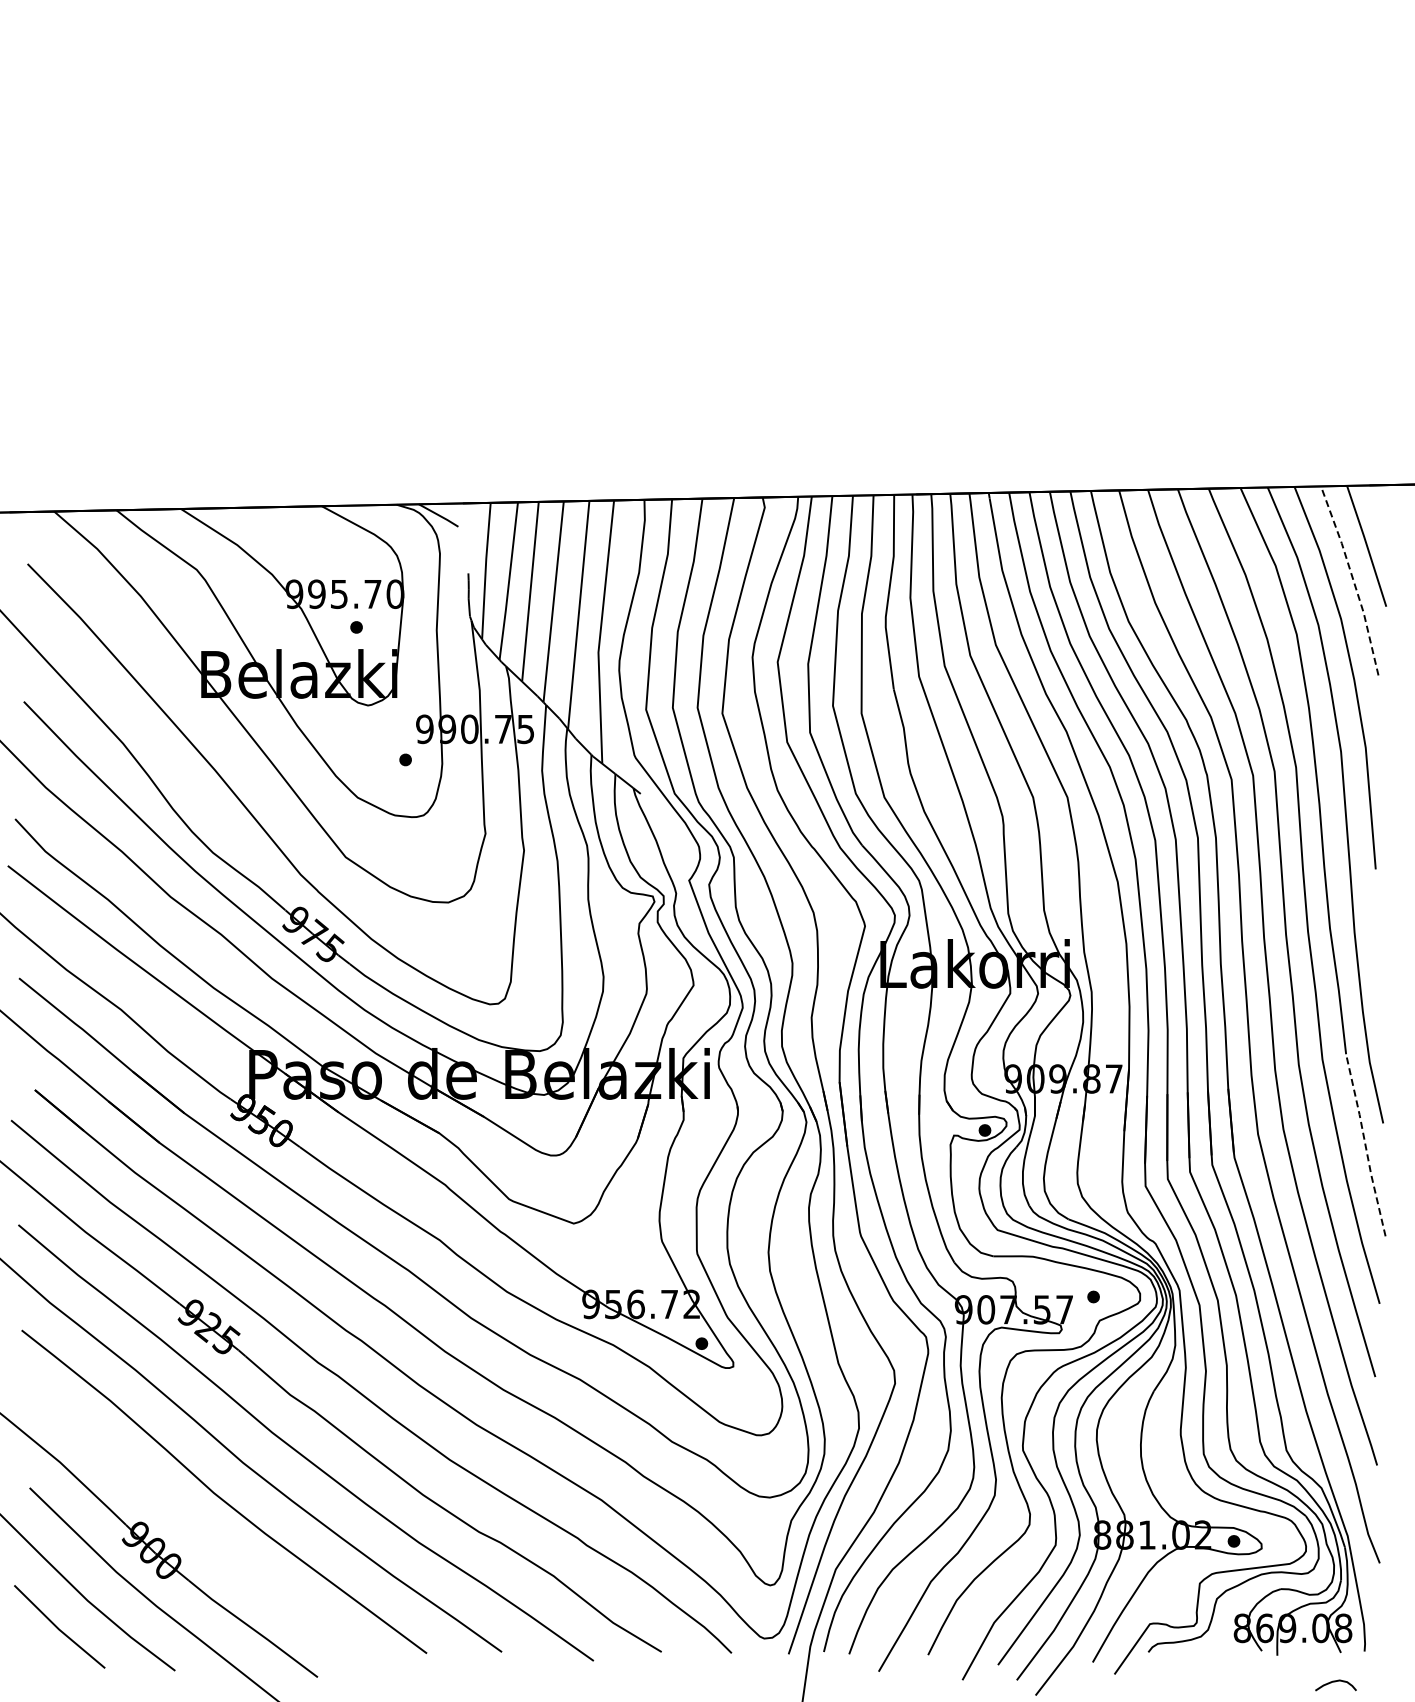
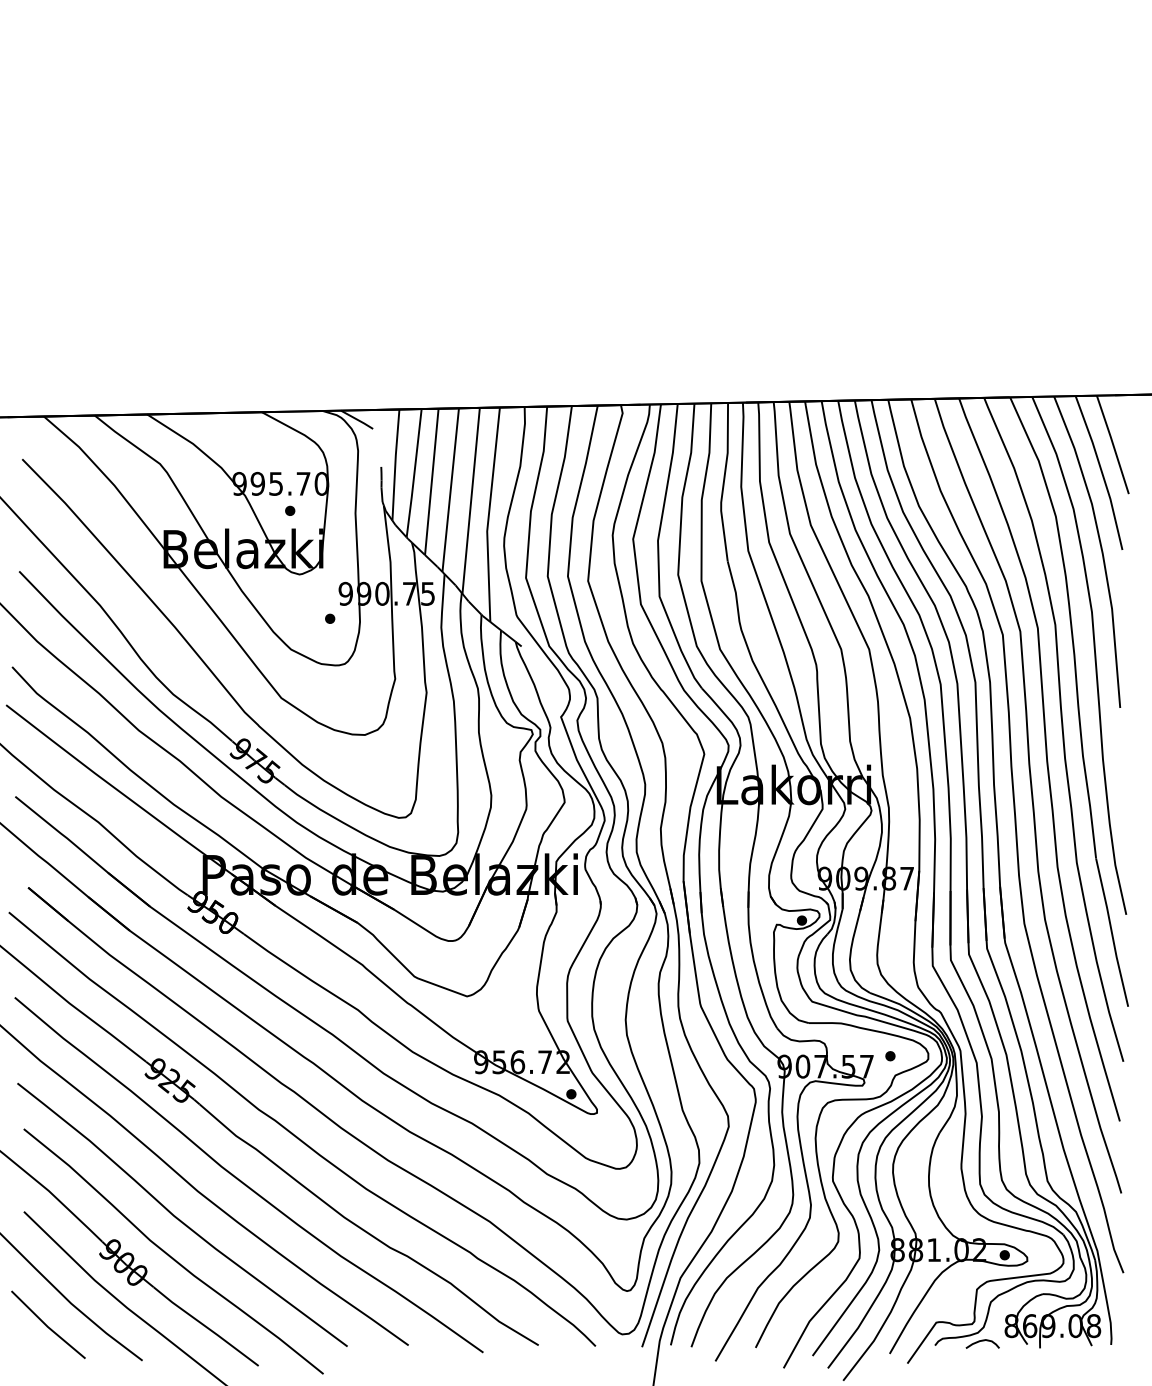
line: (1353, 579) -> (1102, 471), dashed -> solid
line: (1365, 1144) -> (1111, 932), dashed -> solid
curve: (209, 1541) -> (170, 1255), added
curve: (1335, 1682) -> (982, 1341), moved

